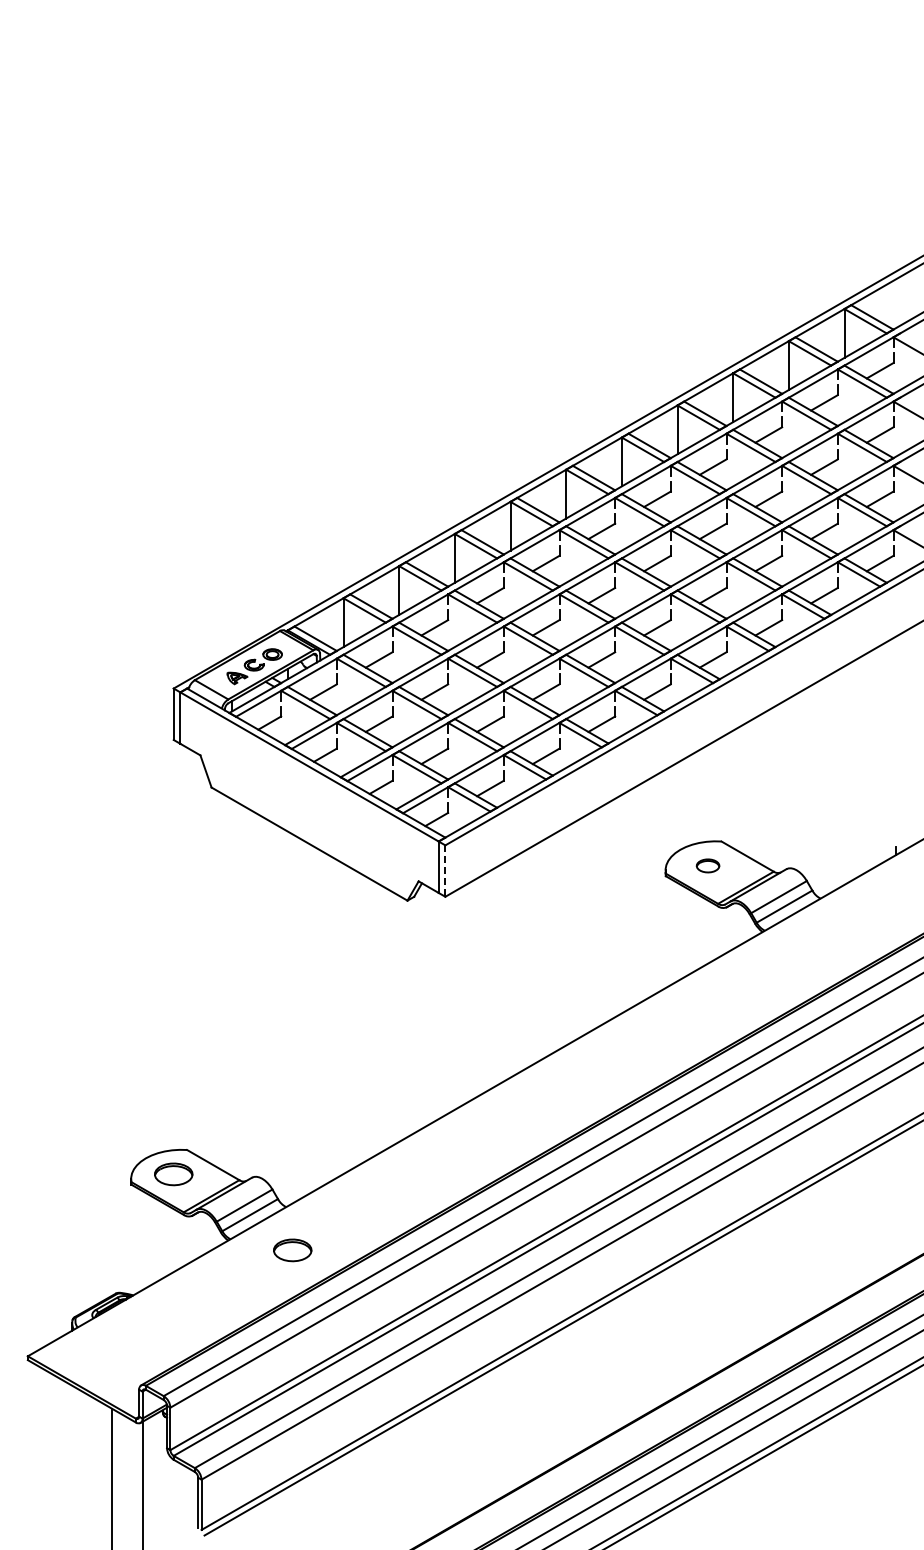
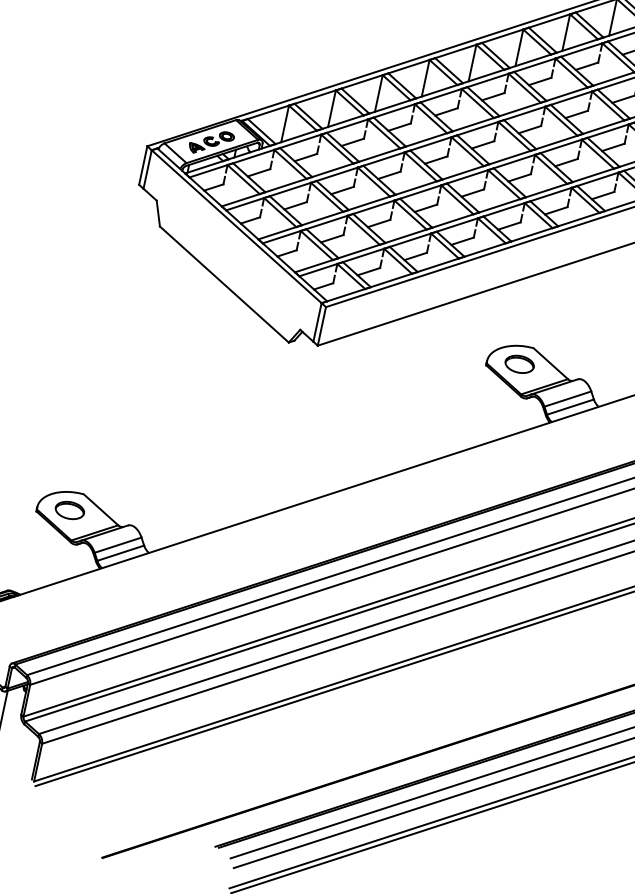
part: (707, 865) -> (519, 363), size x1.67
line: (445, 871) -> (321, 326), dashed -> solid
part: (292, 1250) -> (146, 586), removed

